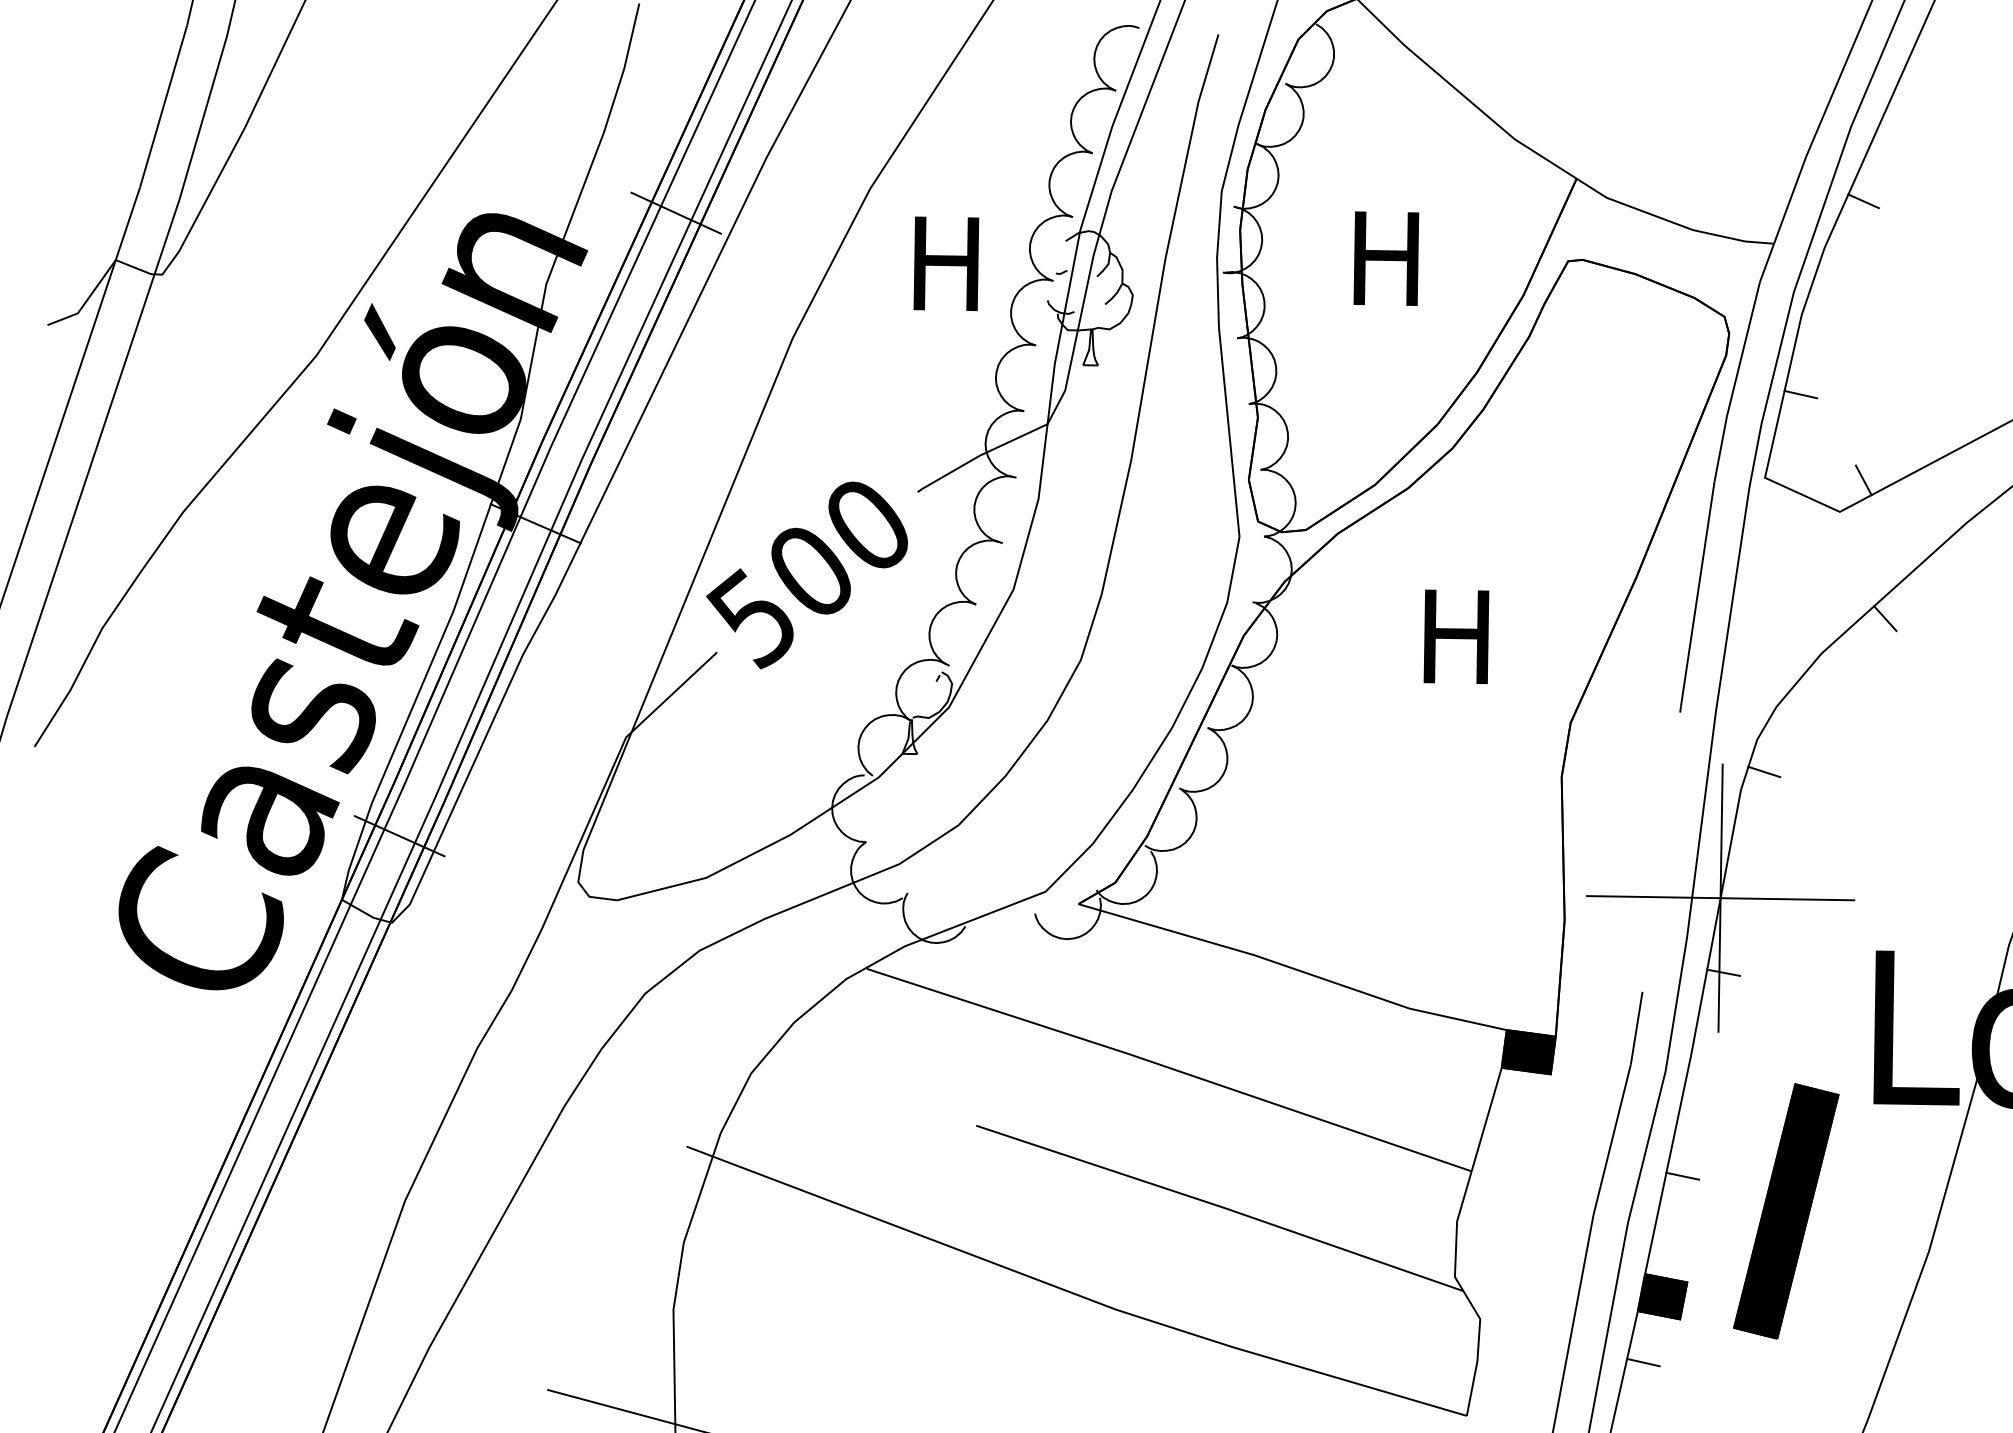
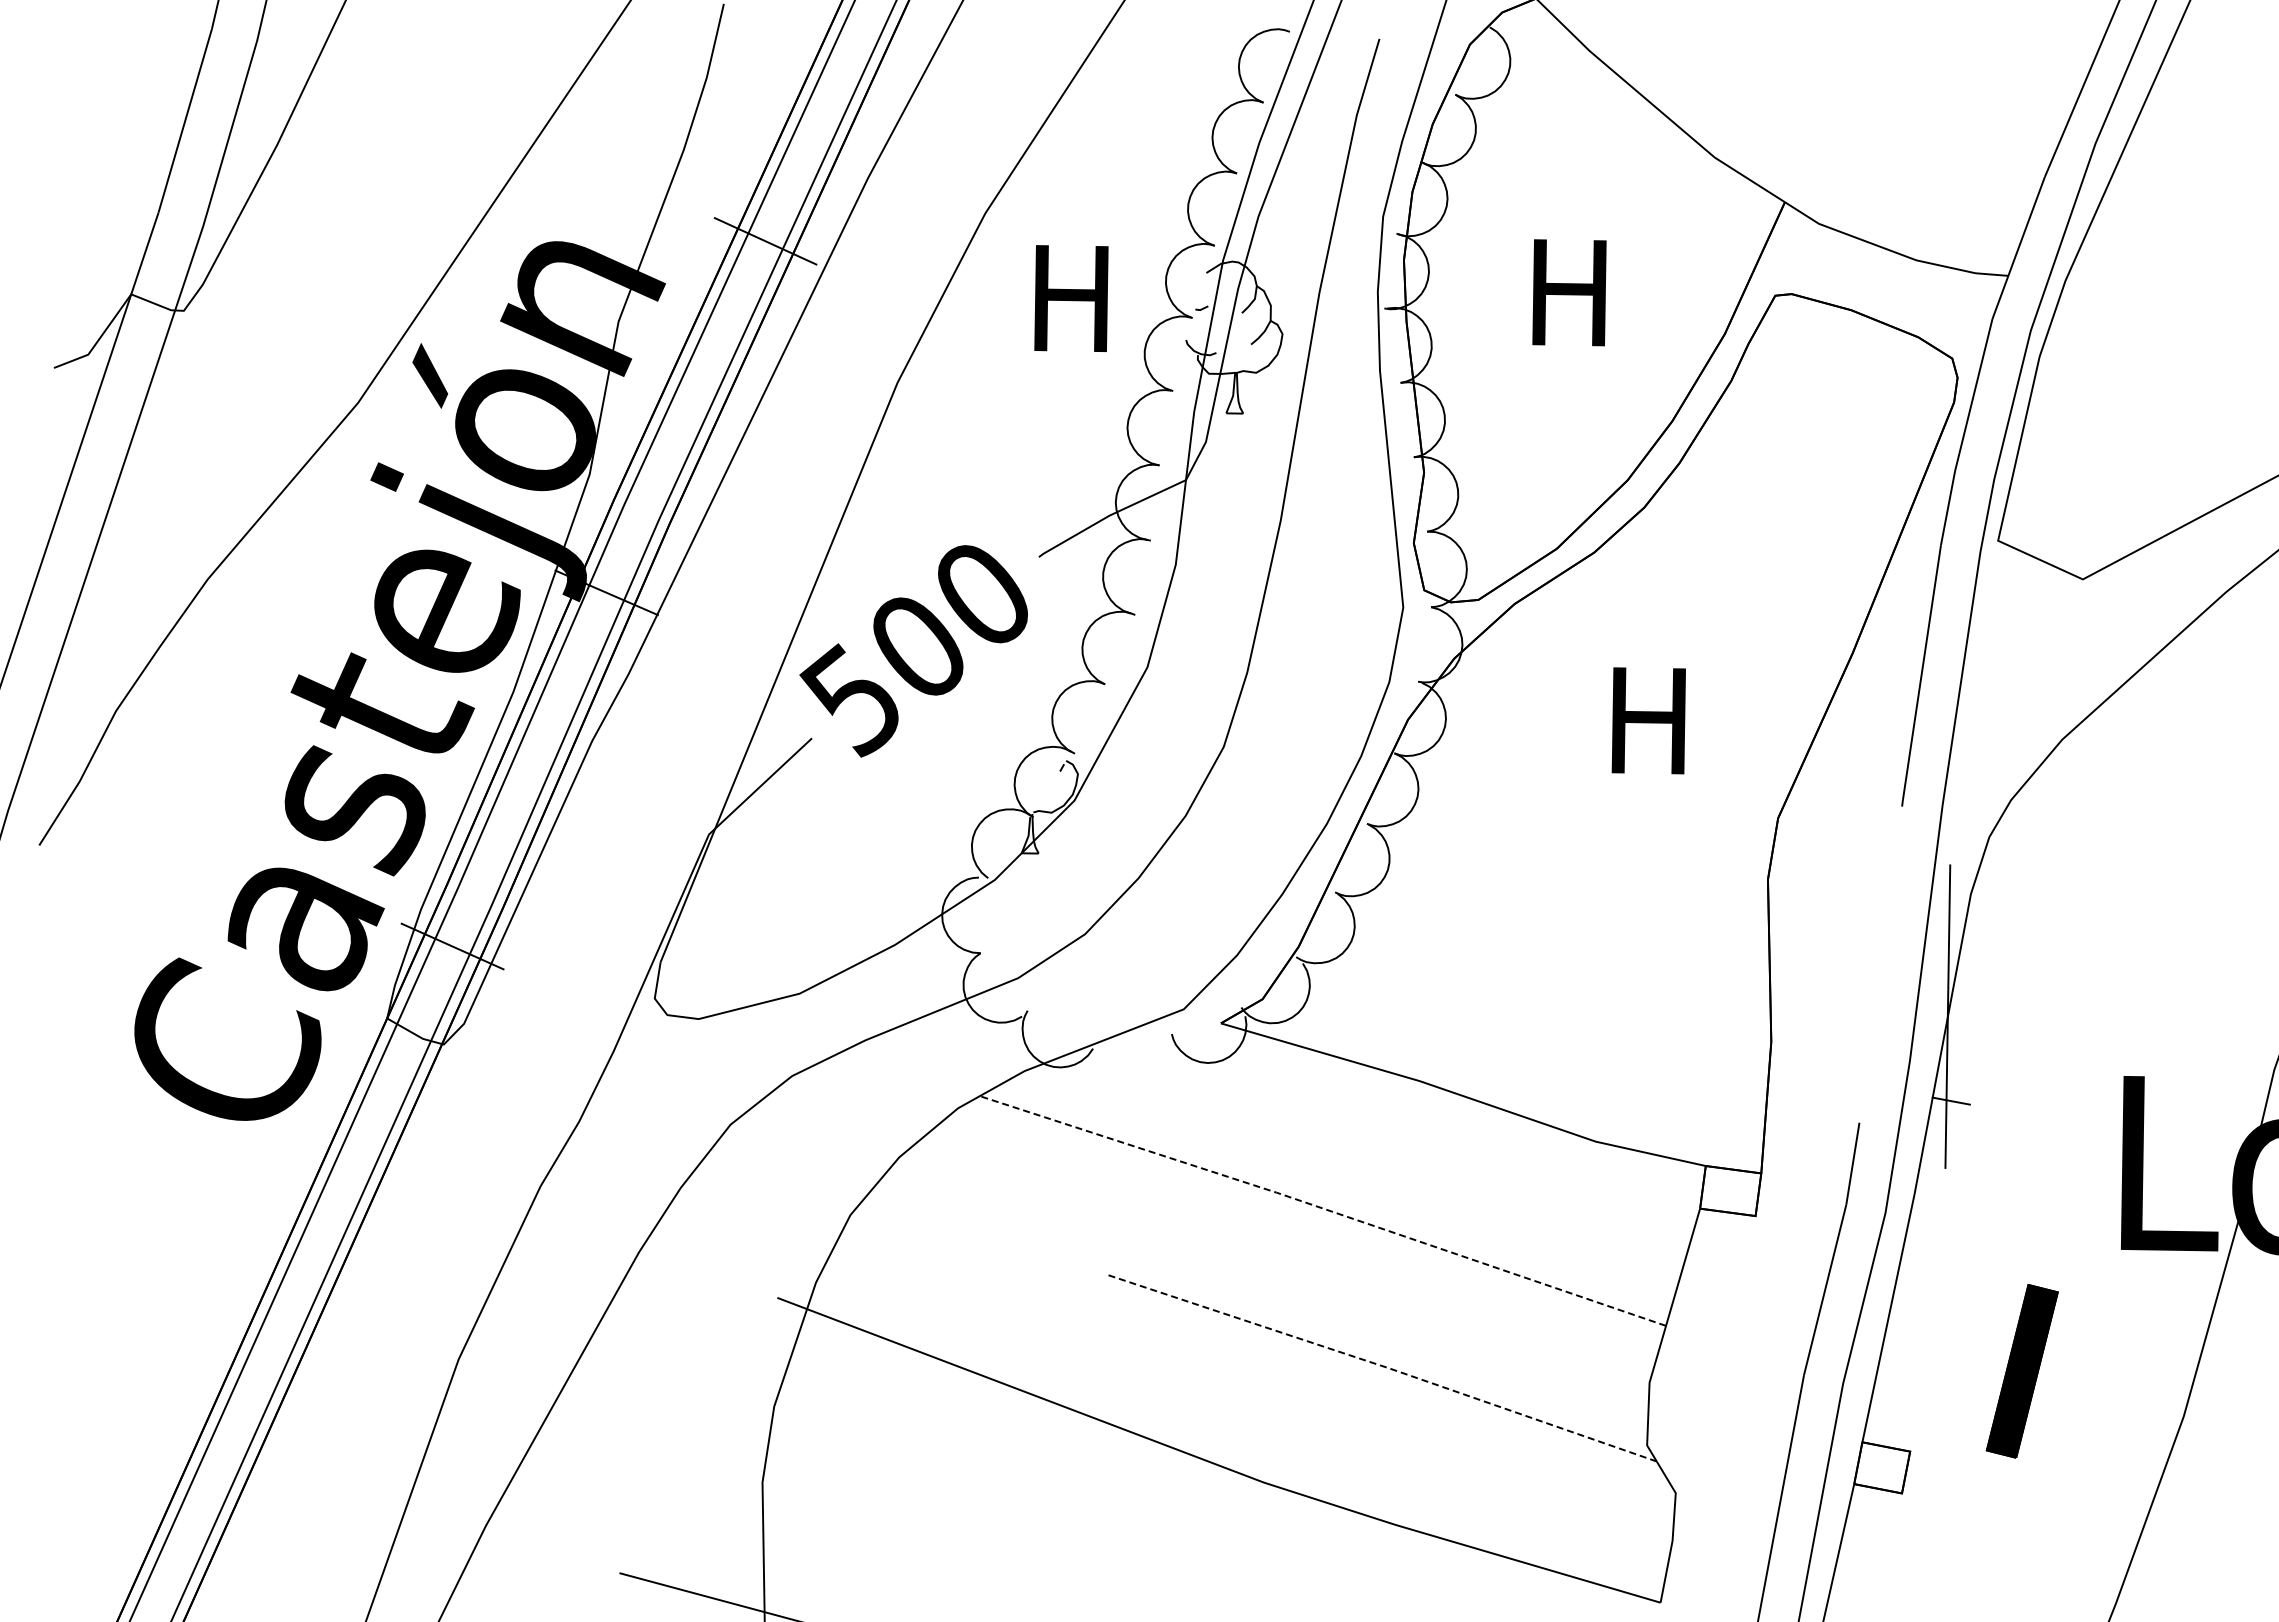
line: (1863, 201) -> (2109, 227), removed
line: (1800, 394) -> (2038, 446), removed
line: (1863, 480) -> (2109, 543), removed
line: (1885, 618) -> (2134, 700), removed
line: (1764, 771) -> (1997, 873), removed
line: (1720, 898) -> (1947, 1016), removed
fill: (1528, 1052) -> (1730, 1191), removed
line: (1169, 1067) -> (1323, 1208), solid -> dashed
line: (1682, 1176) -> (1904, 1331), removed
line: (1220, 1206) -> (1381, 1365), solid -> dashed
part: (1786, 1211) -> (2022, 1371), size x0.6
fill: (1662, 1296) -> (1882, 1467), removed
line: (1643, 1362) -> (1860, 1542), removed

